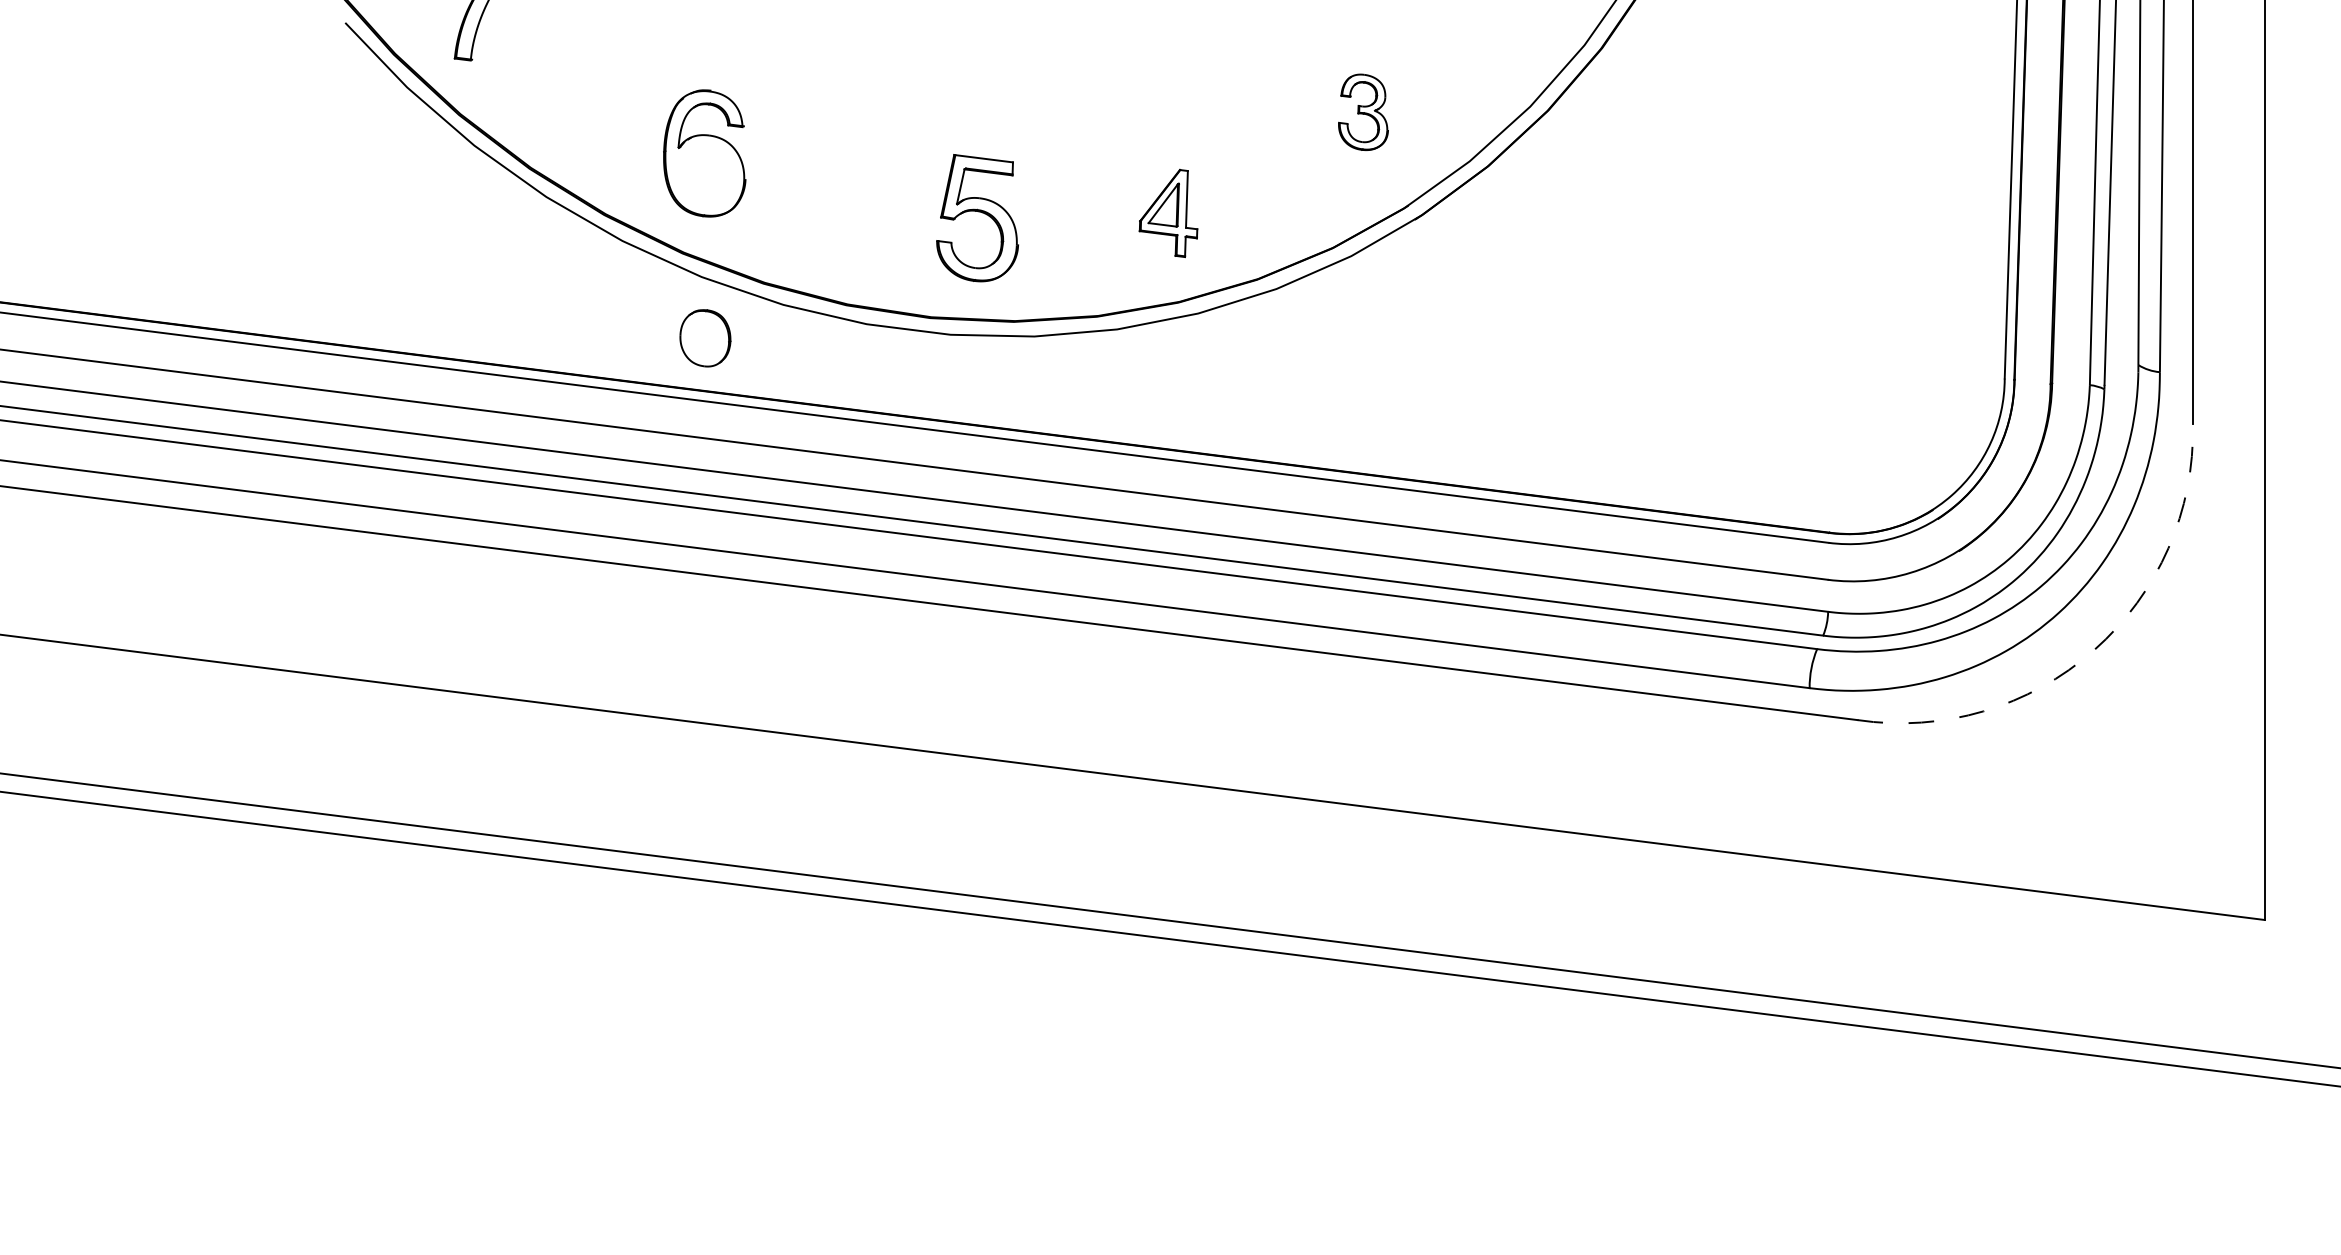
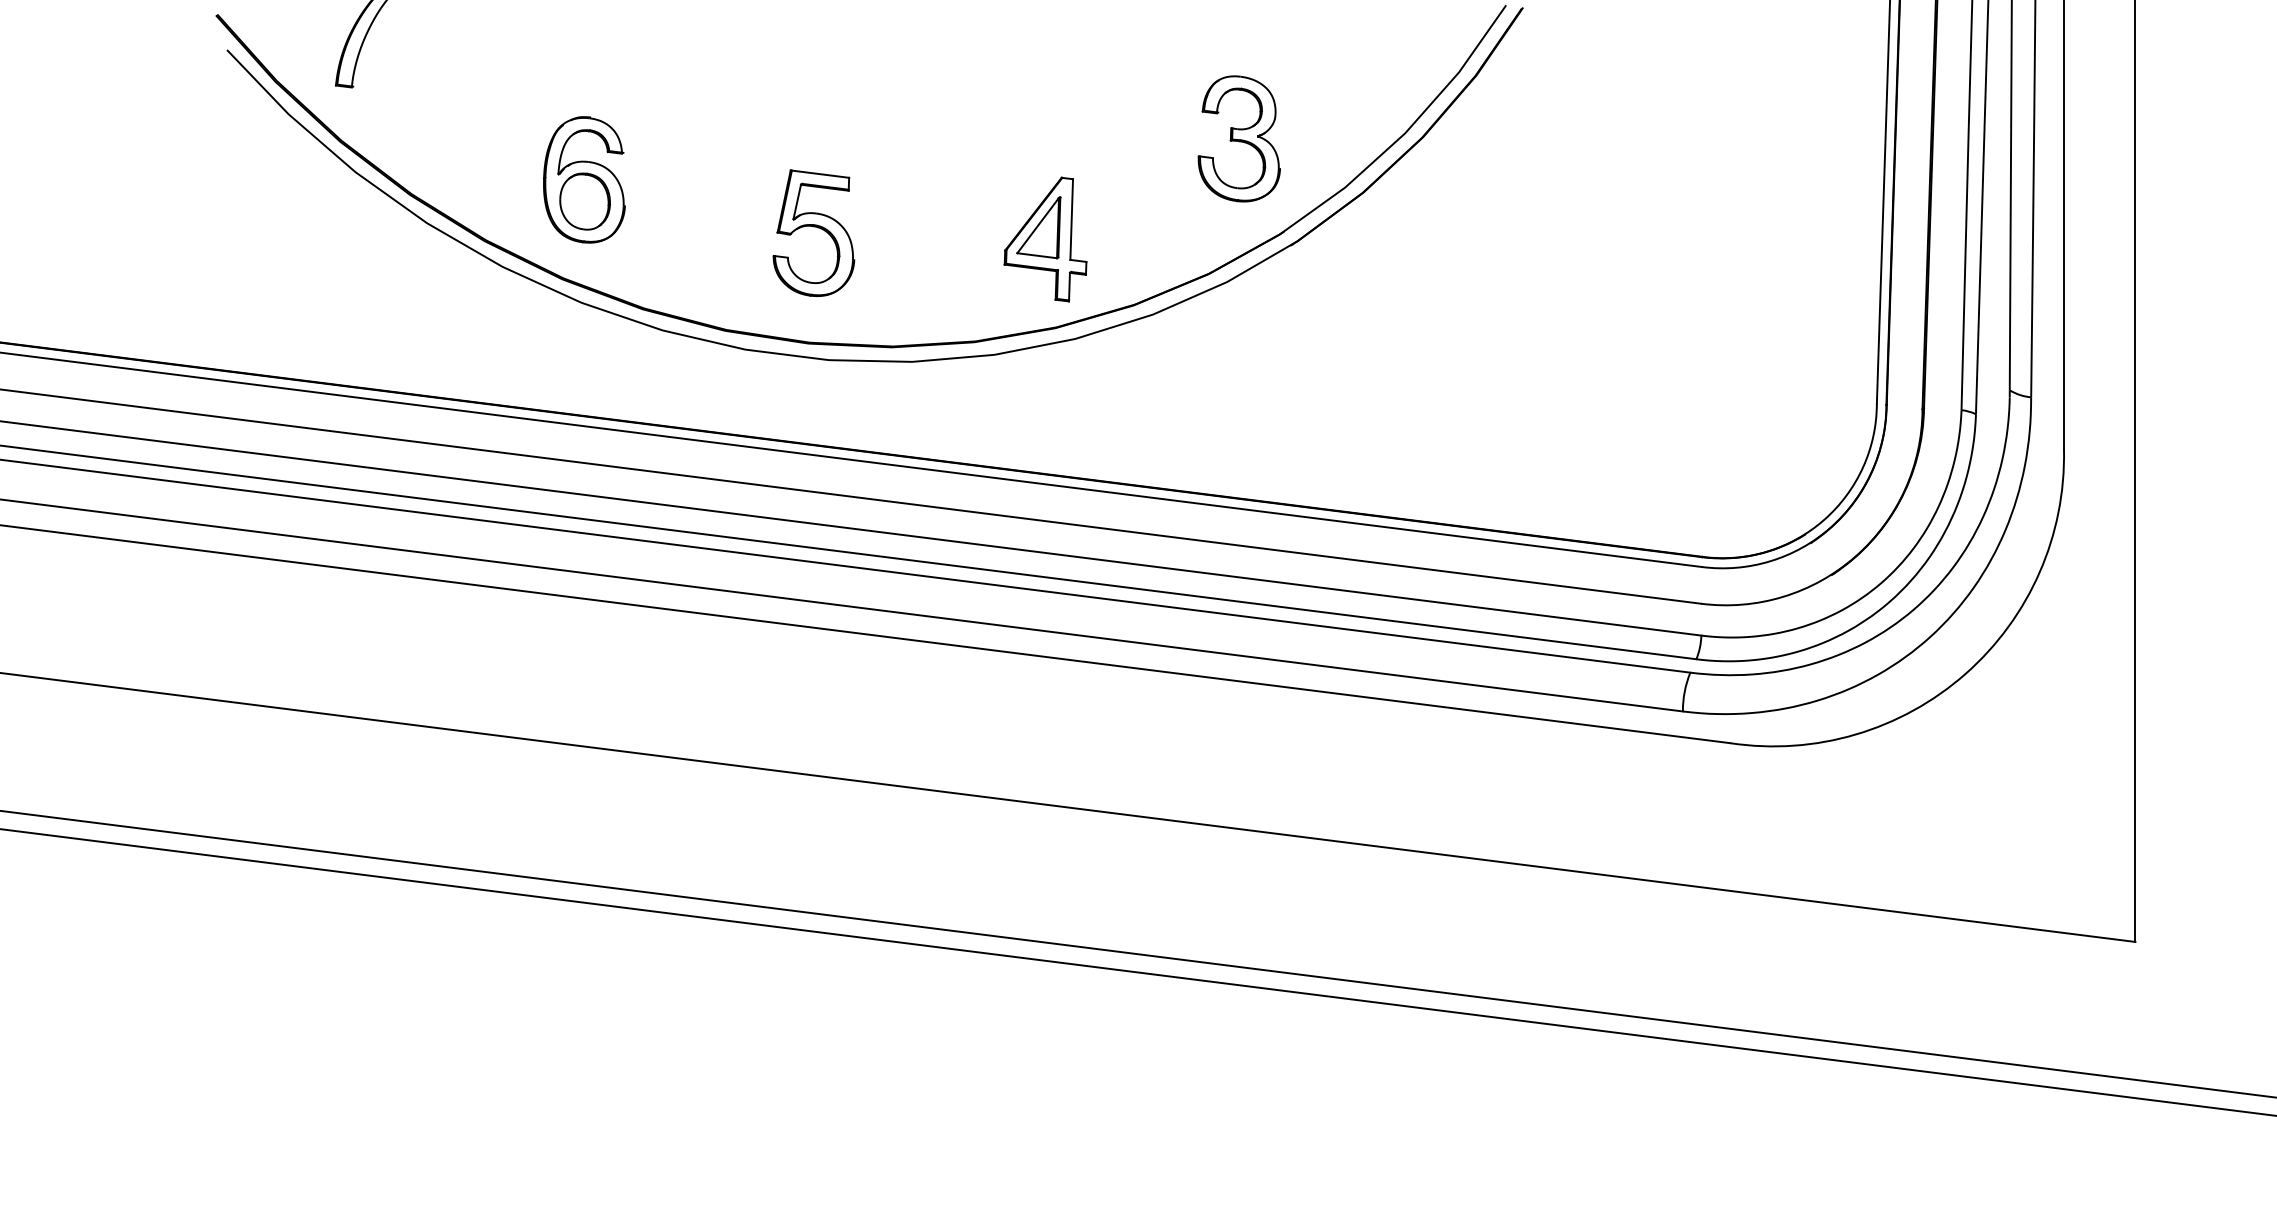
part: (1363, 112) -> (1239, 139), size x1.67
part: (978, 212) -> (814, 227), moved
part: (1168, 213) -> (1045, 239), size x1.43
part: (705, 338) -> (585, 201), moved
arc: (2094, 650) -> (1966, 674), dashed -> solid

